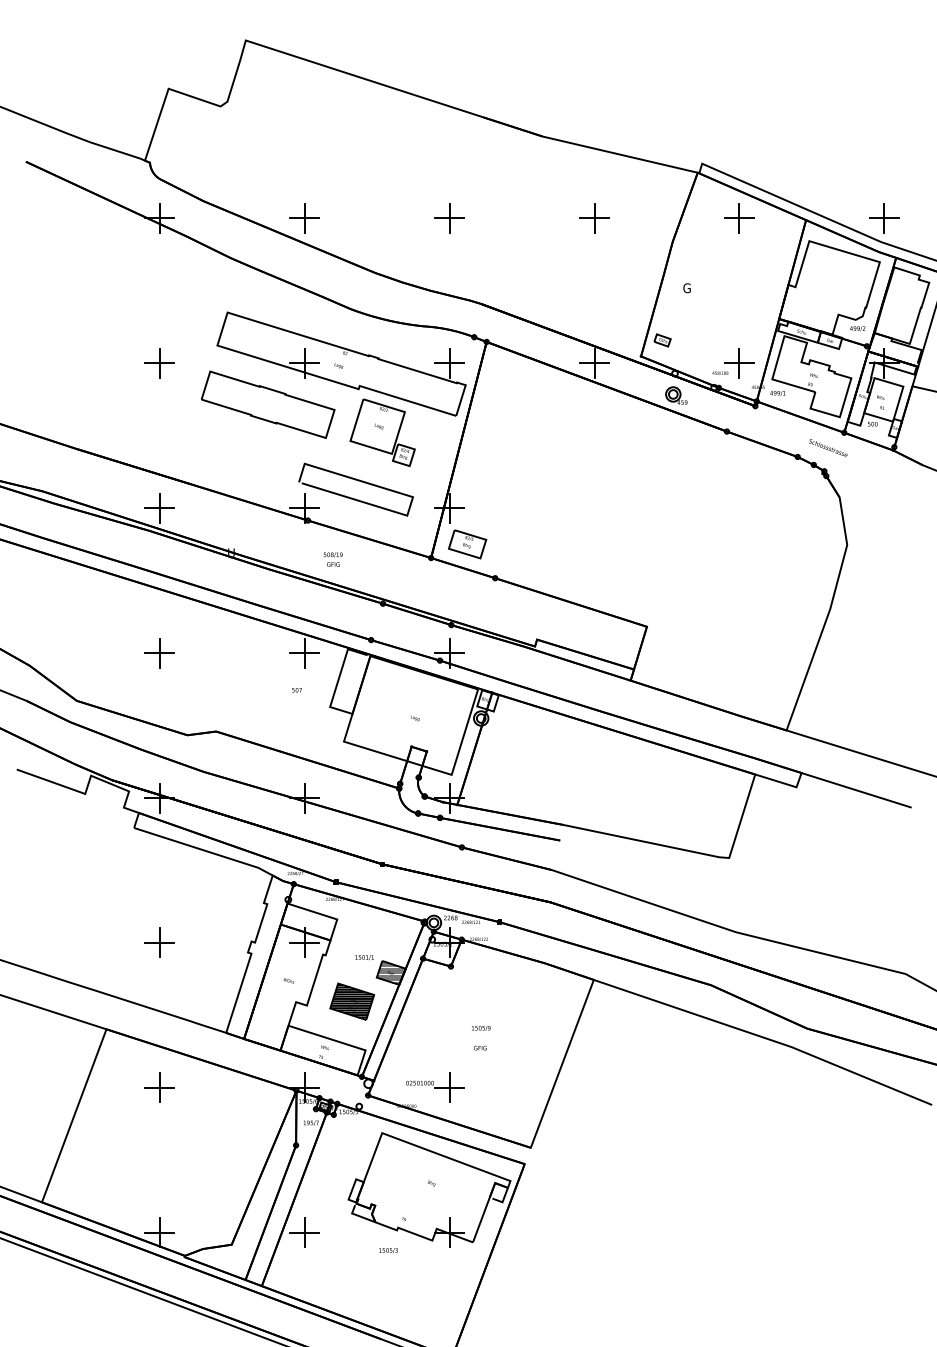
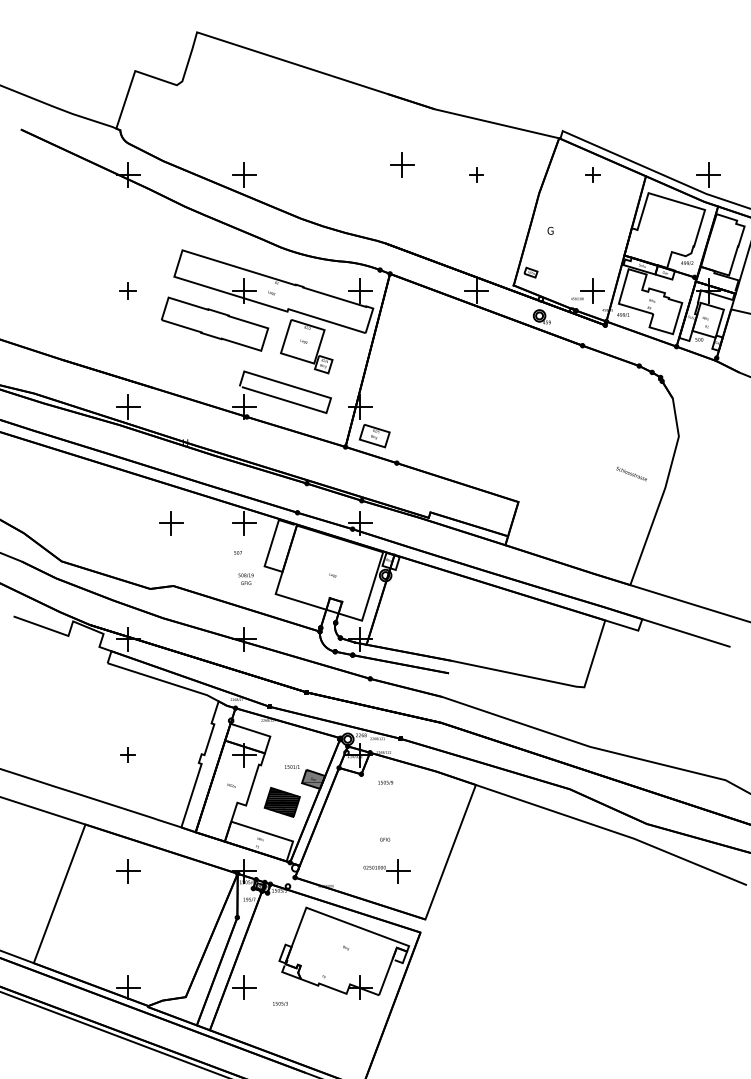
part: (449, 217) -> (402, 164), moved
part: (594, 217) -> (476, 174), size x0.6
part: (739, 217) -> (592, 174), size x0.6
part: (160, 362) -> (128, 290), size x0.7
text: (827, 447) -> (631, 473), moved
text: (332, 558) -> (245, 578), moved
part: (160, 653) -> (171, 523), moved
part: (160, 943) -> (128, 755), size x0.6
text: (480, 1027) -> (385, 782), moved
part: (434, 1087) -> (386, 871), moved
text: (388, 1250) -> (280, 1003), moved

